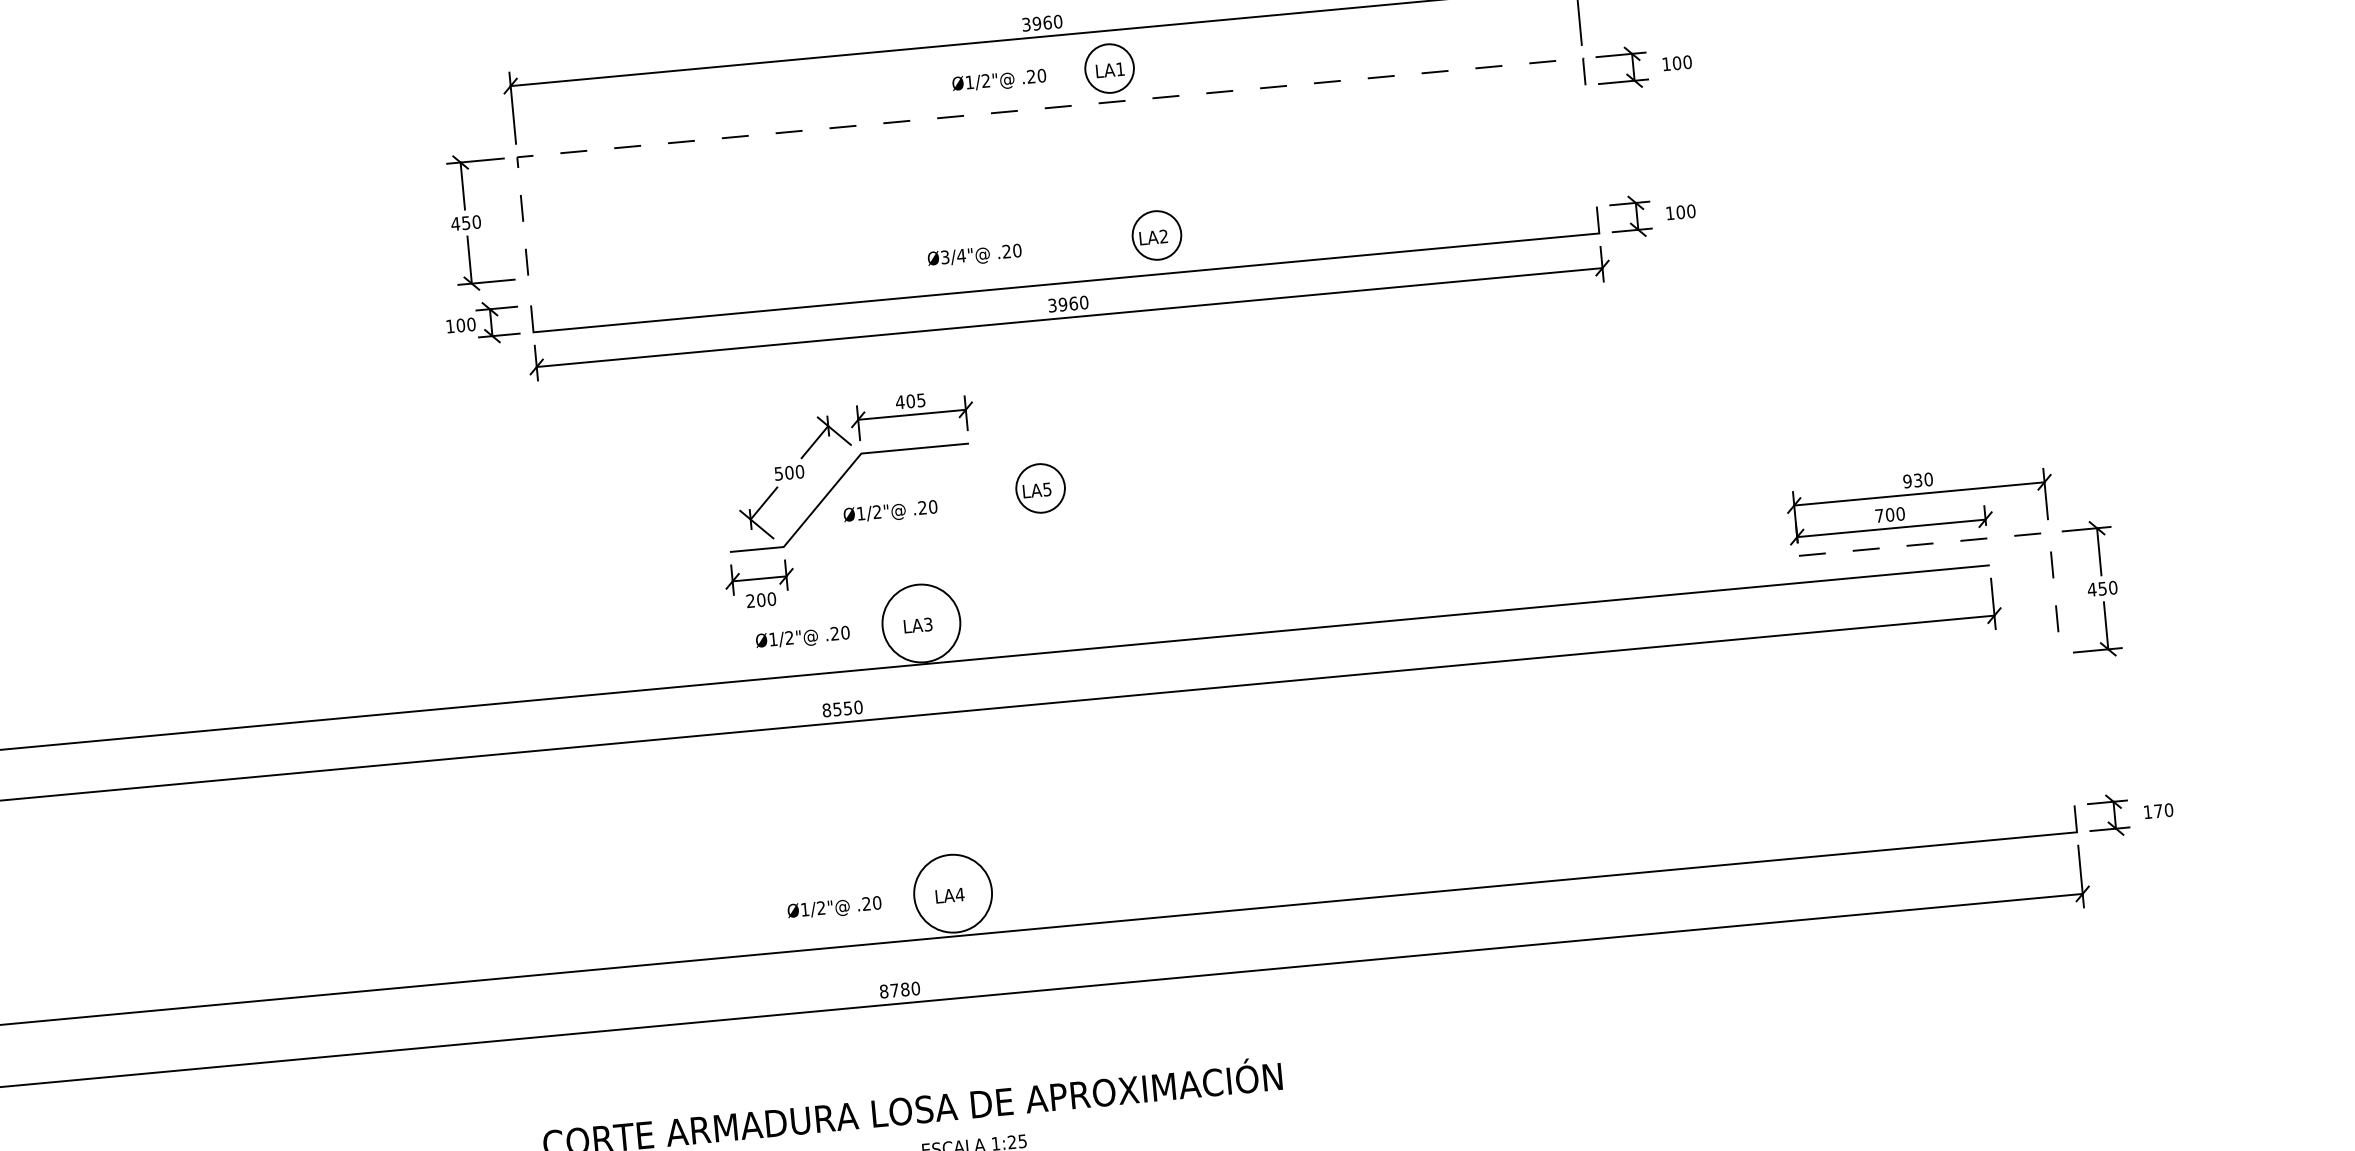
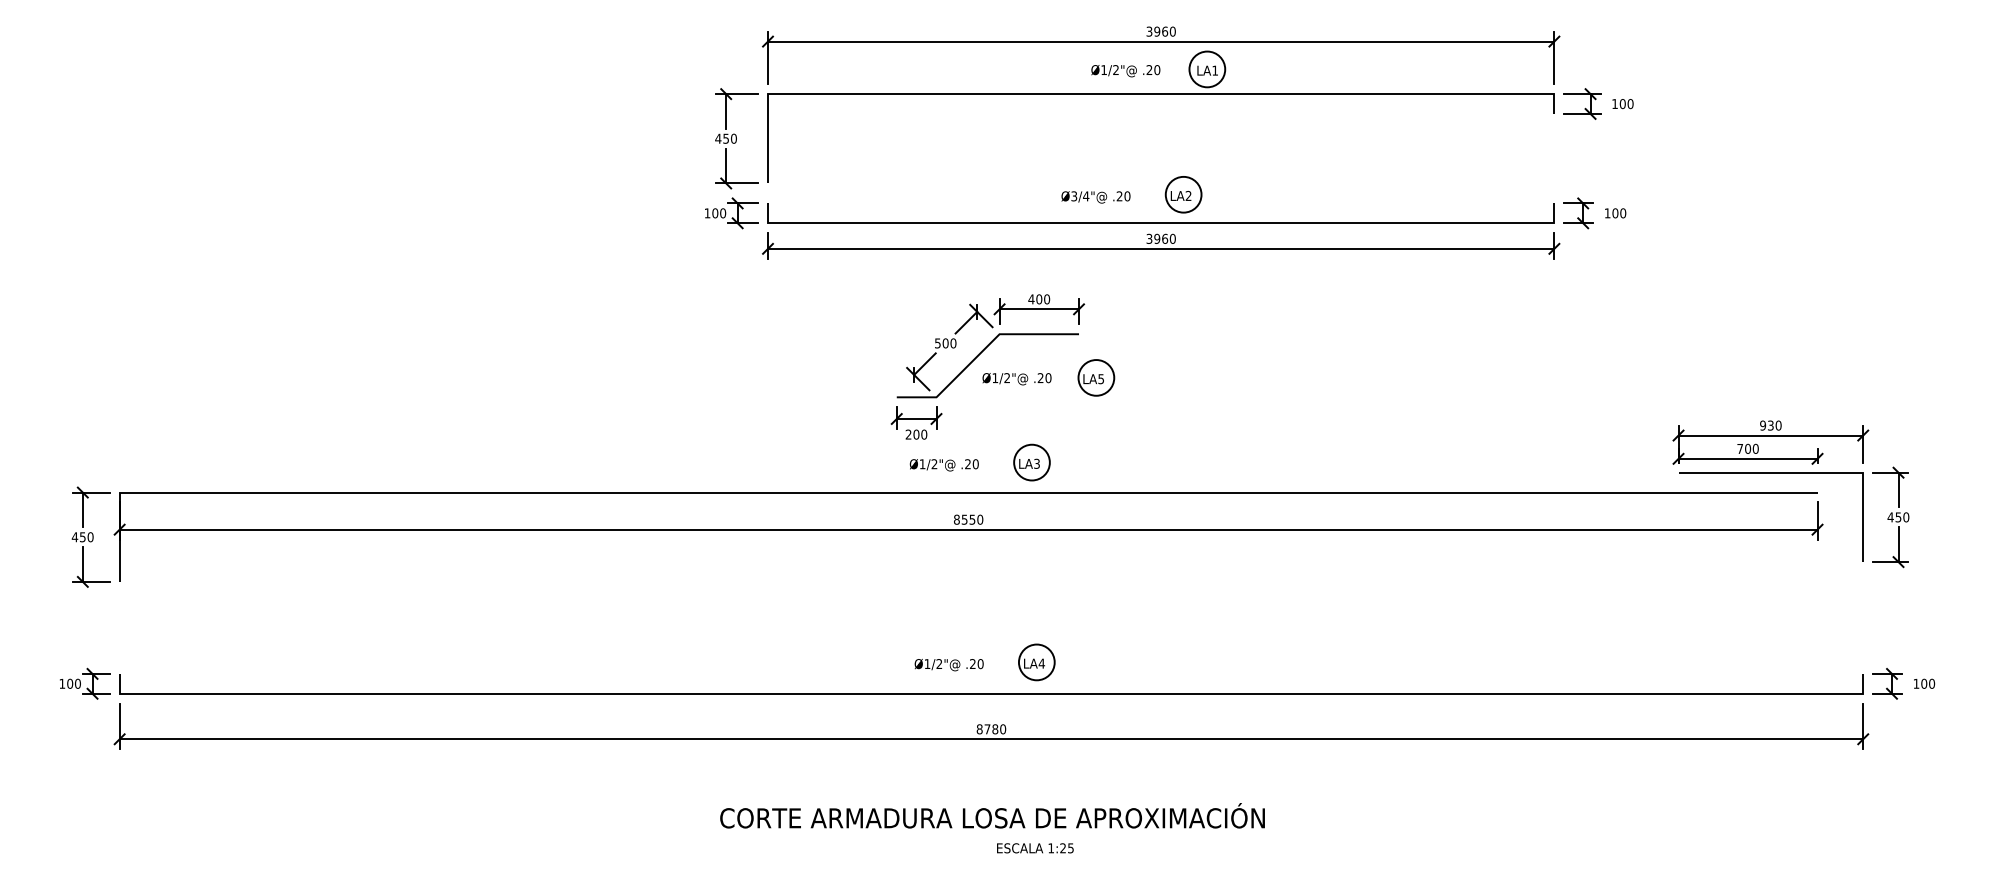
line: (1001, 112) -> (1125, 94), dashed -> solid
part: (1156, 235) -> (1183, 194), moved
text: (921, 400) -> (1047, 299), 405 -> 400
part: (1040, 487) -> (1096, 377), moved
line: (1985, 538) -> (1816, 472), dashed -> solid
circle: (920, 623) -> (1031, 462), size x0.62
text: (2158, 810) -> (1924, 683), 170 -> 100
circle: (952, 893) -> (1036, 662), size x0.62

